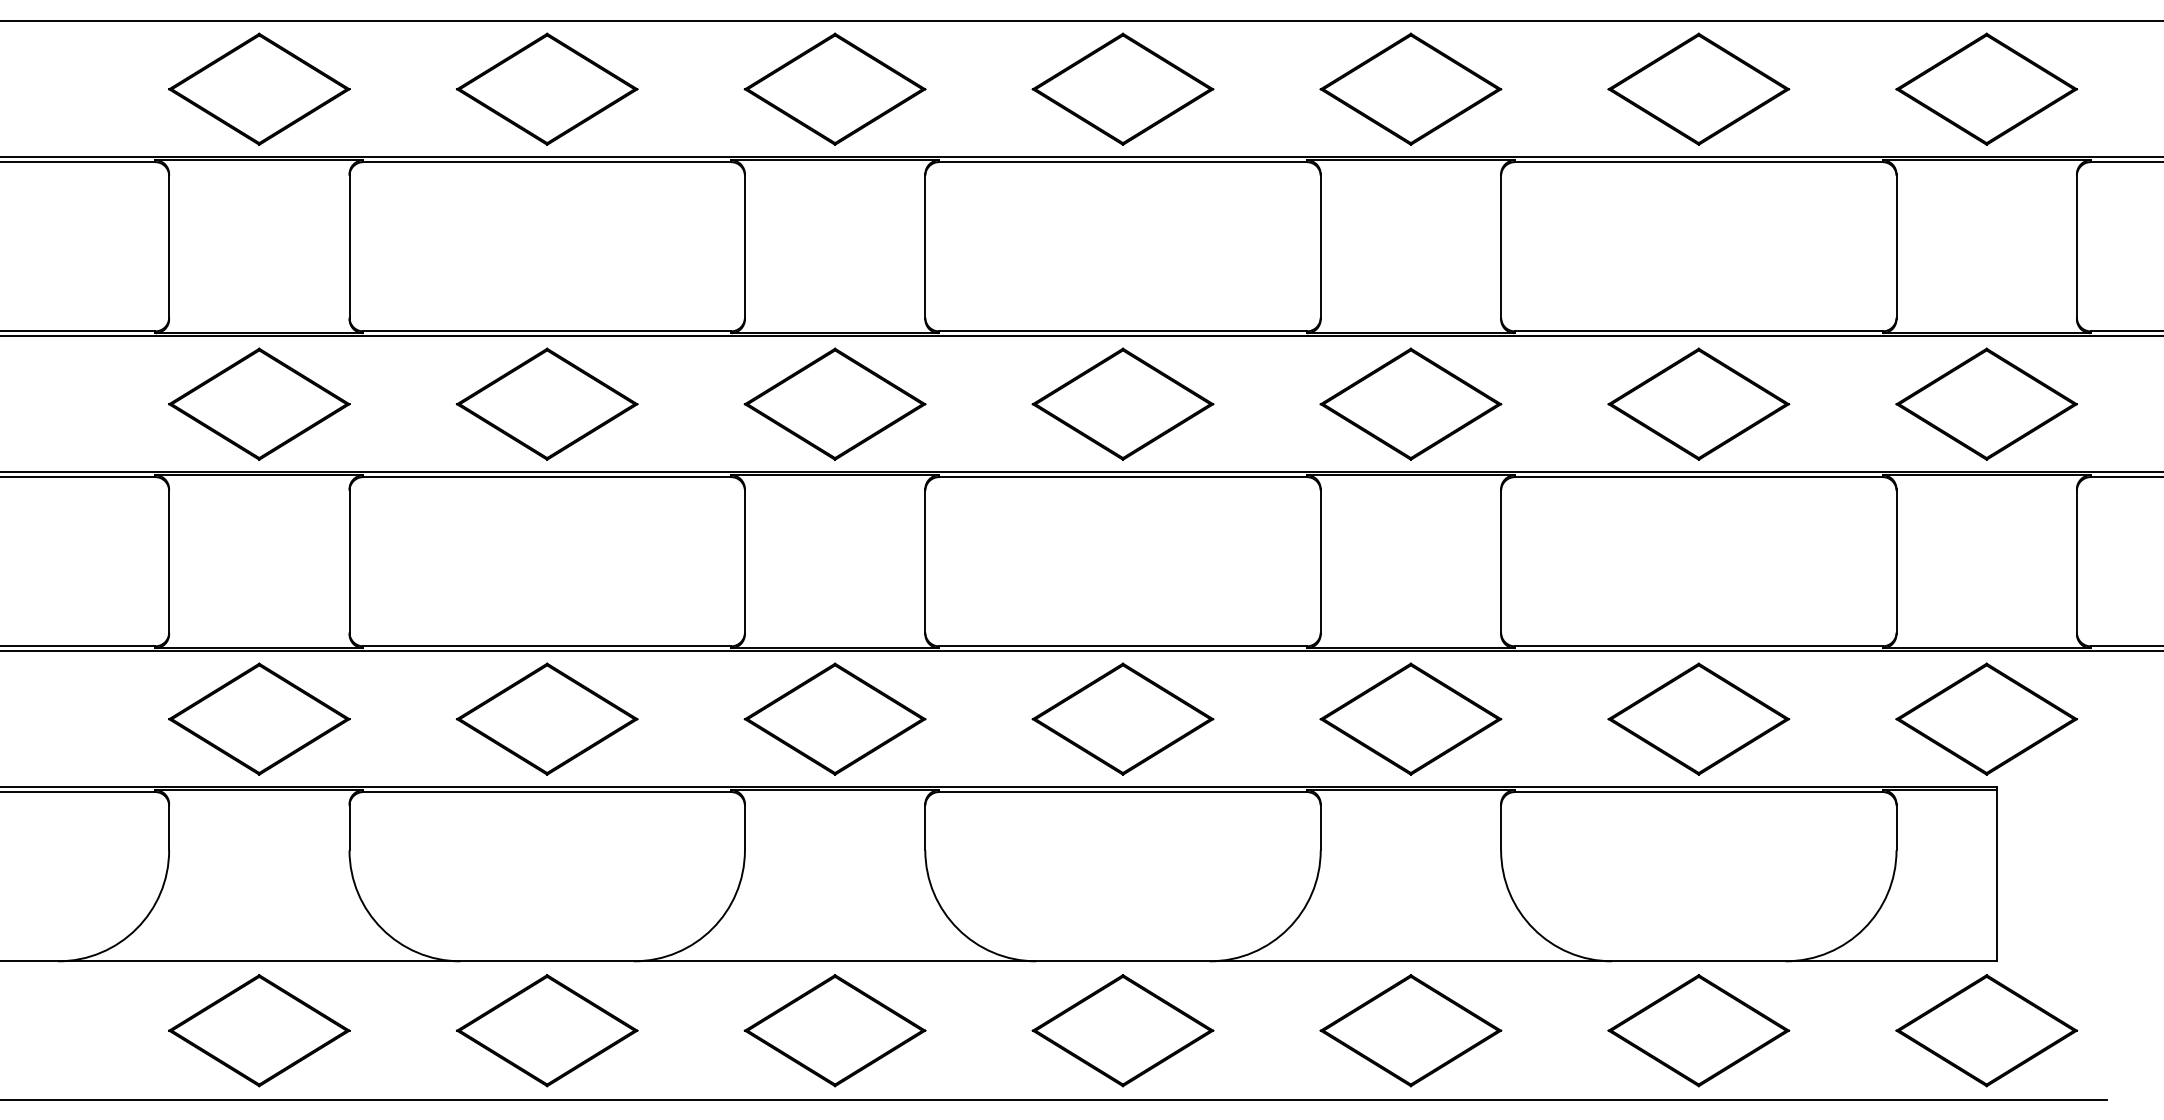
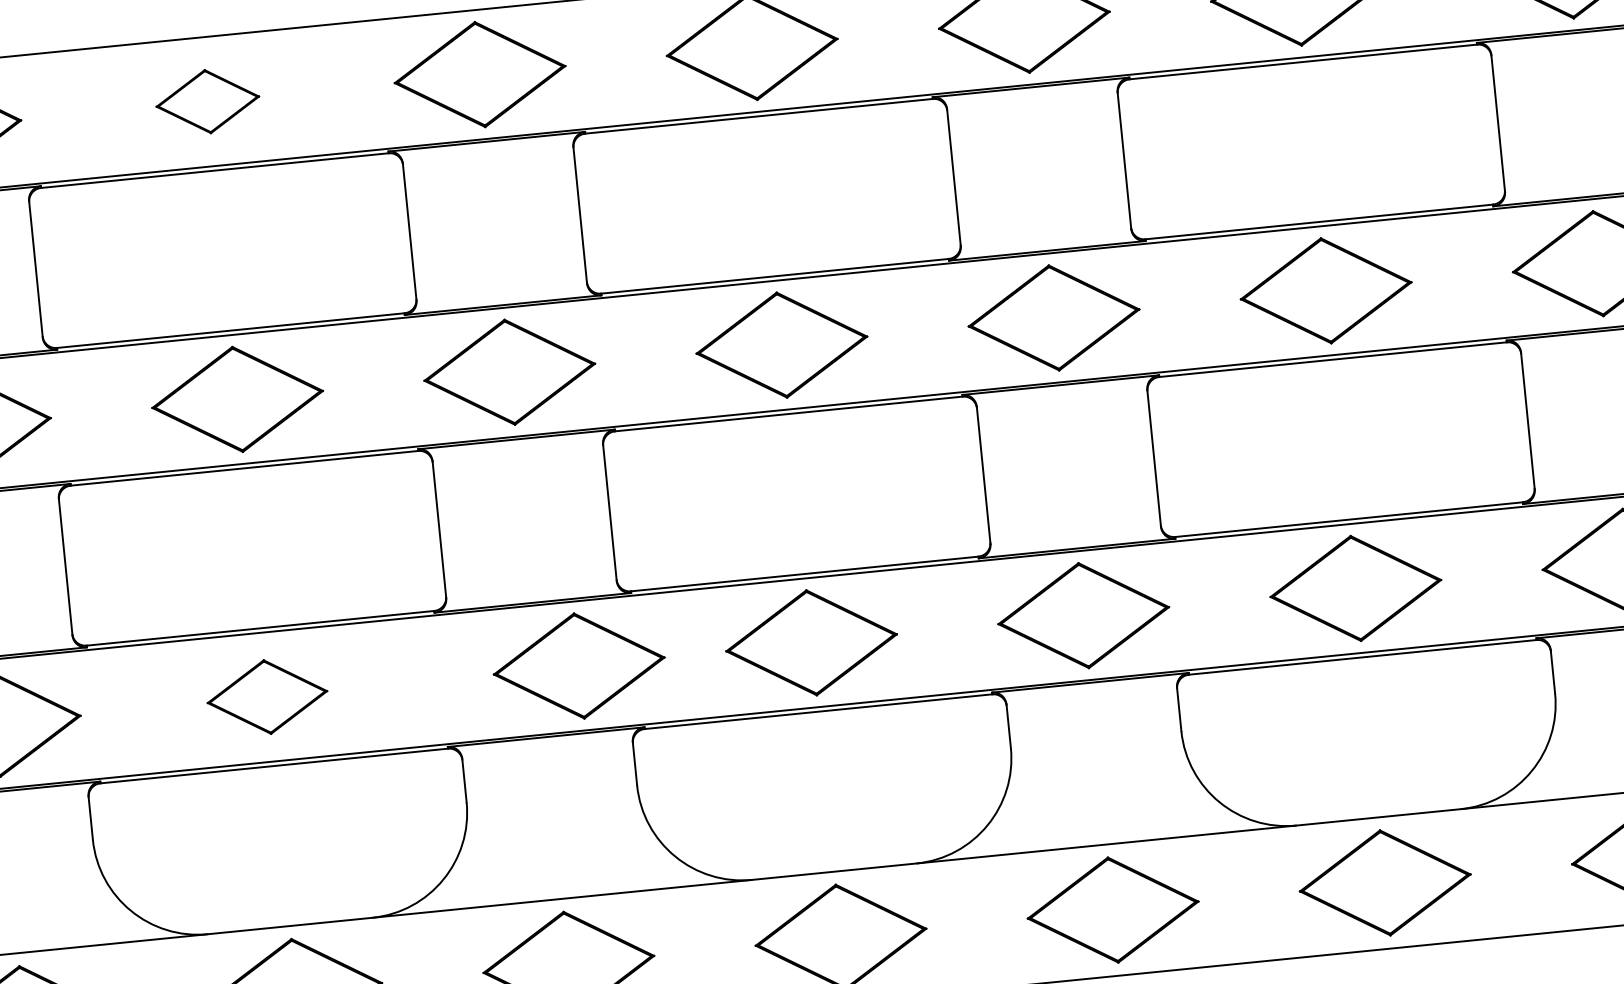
part: (546, 88) -> (207, 101), size x0.6
part: (547, 718) -> (267, 696), size x0.7
part: (834, 718) -> (578, 665), moved

